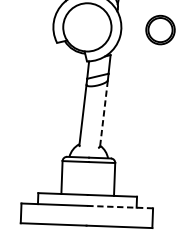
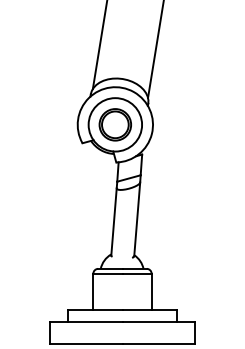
part: (159, 29) -> (114, 124), moved
line: (104, 113) -> (137, 219), dashed -> solid
line: (120, 207) -> (159, 322), dashed -> solid

